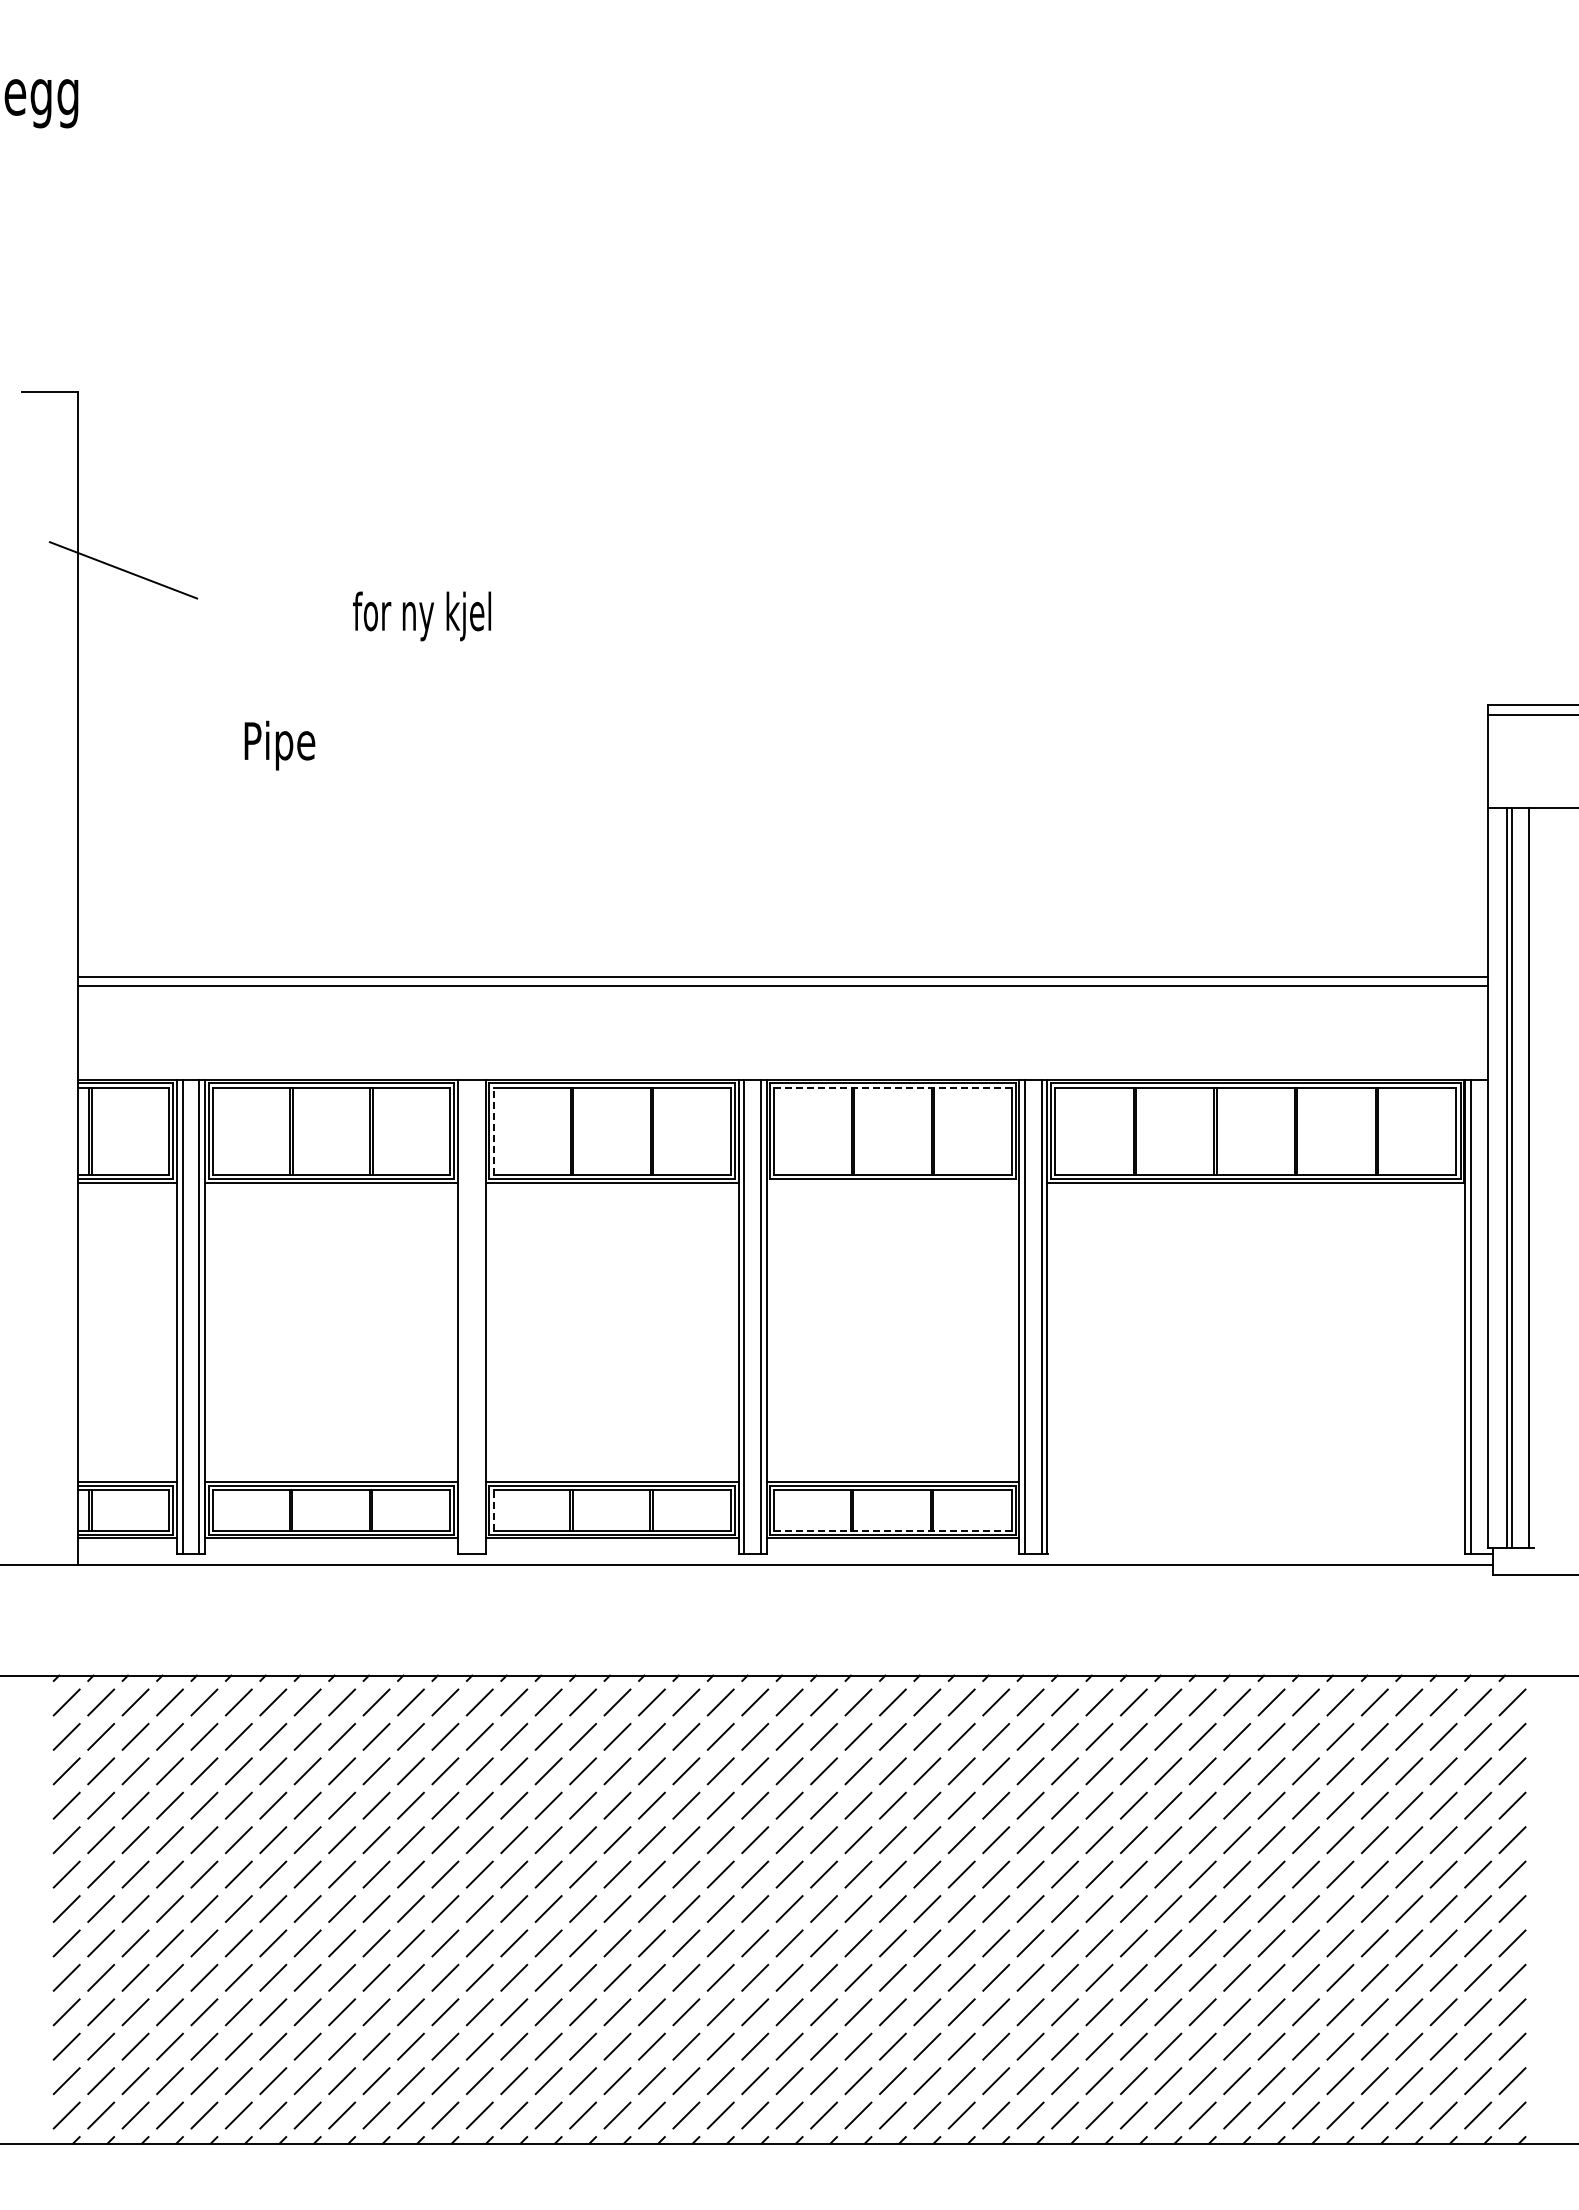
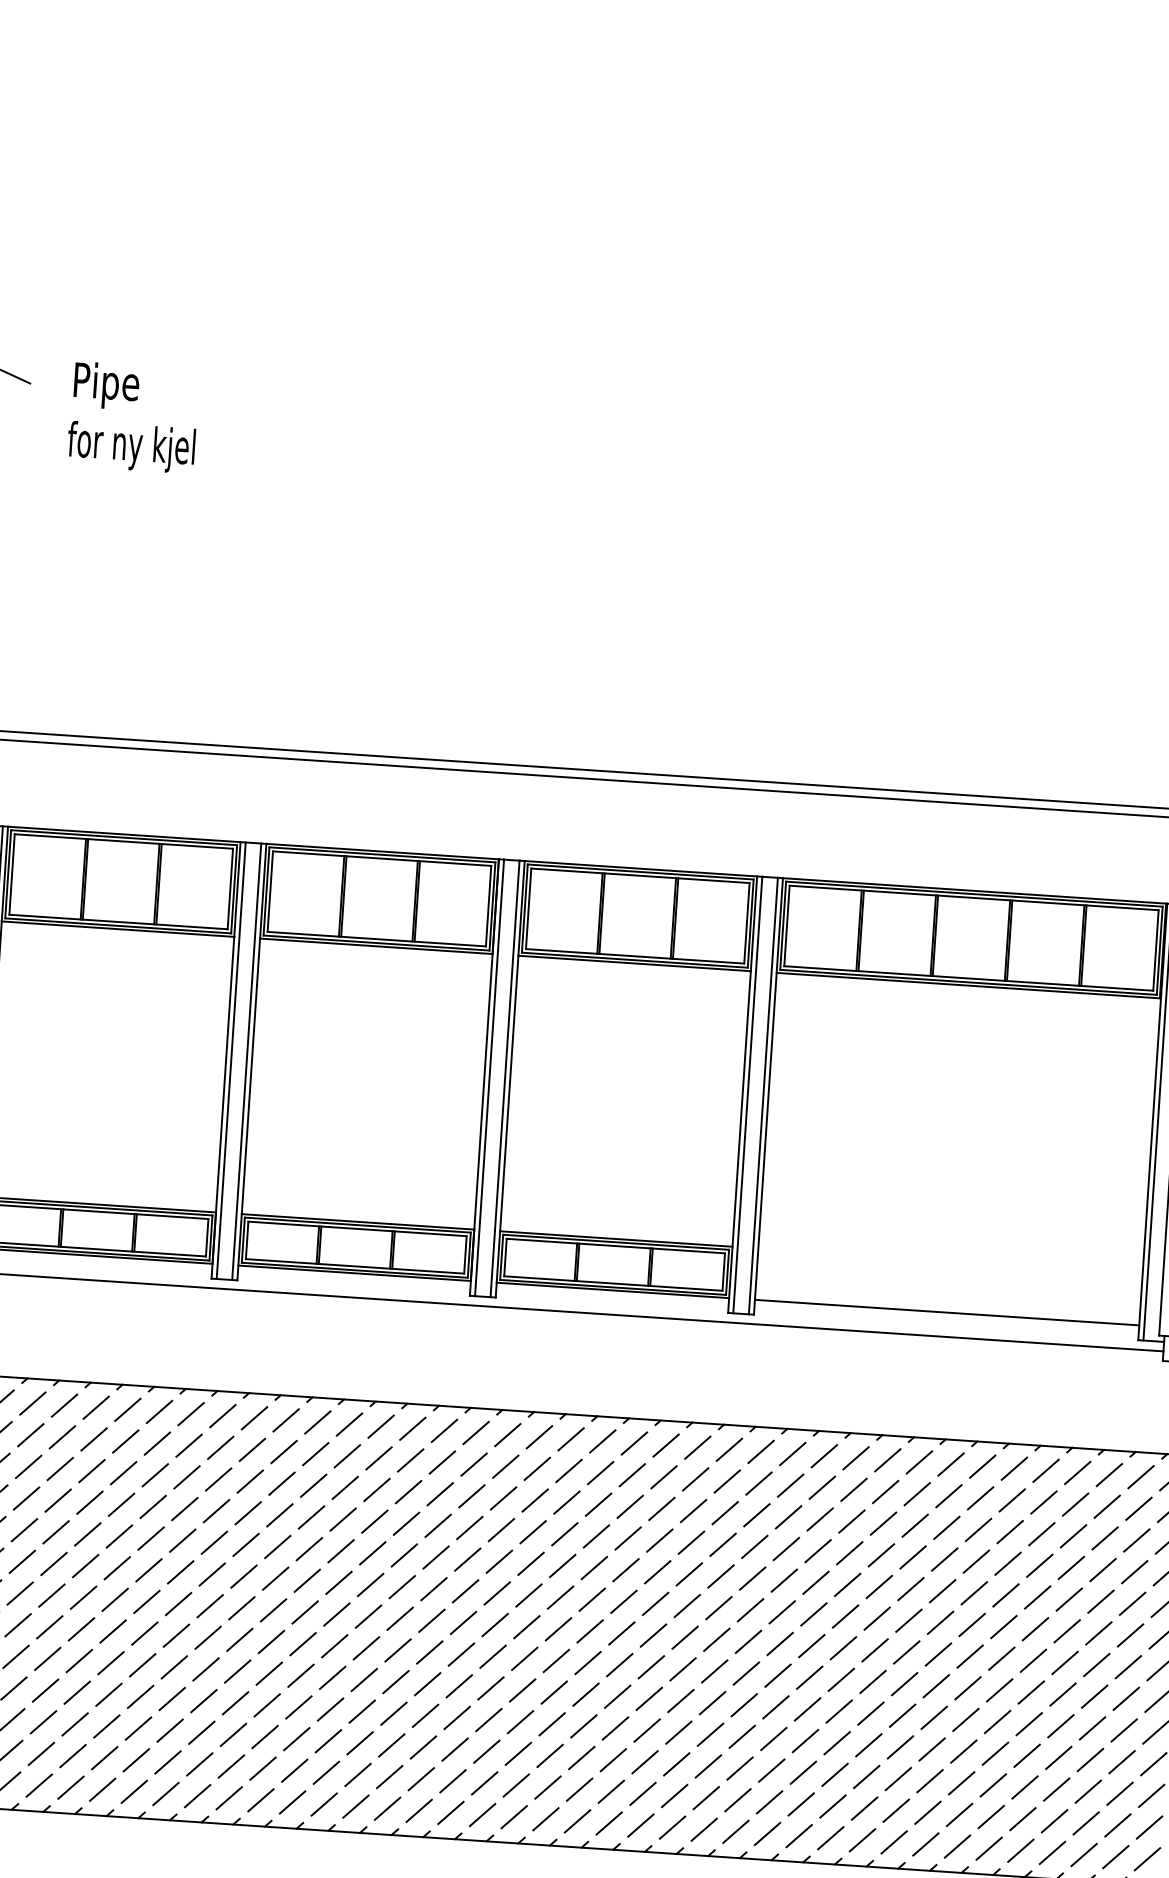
text: (421, 616) -> (130, 447), moved
text: (279, 745) -> (106, 385), moved
line: (893, 1087) -> (640, 875), dashed -> solid
line: (493, 1131) -> (270, 891), dashed -> solid
line: (892, 1182) -> (634, 963), added
line: (463, 1316) -> (231, 1060), added
line: (480, 1316) -> (247, 1061), added
line: (493, 1509) -> (247, 1239), dashed -> solid
line: (893, 1530) -> (613, 1283), dashed -> solid
line: (1256, 1538) -> (947, 1312), added

